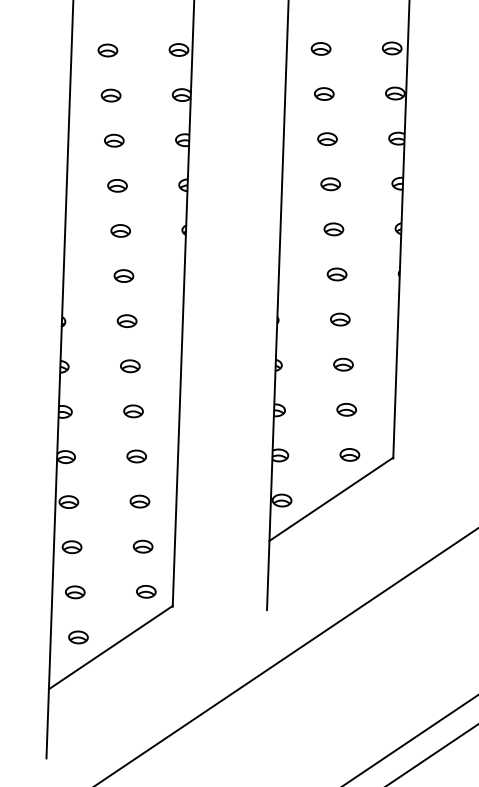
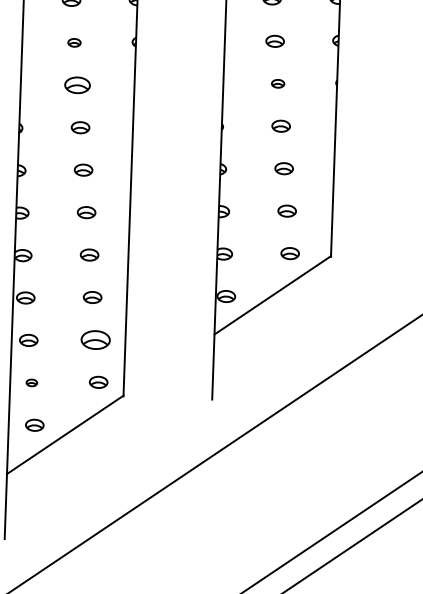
part: (120, 230) -> (74, 42), size x0.7
part: (336, 274) -> (277, 83), size x0.7
part: (123, 275) -> (77, 84), size x1.4
part: (142, 546) -> (95, 339), size x1.6
part: (75, 592) -> (32, 383), size x0.6

